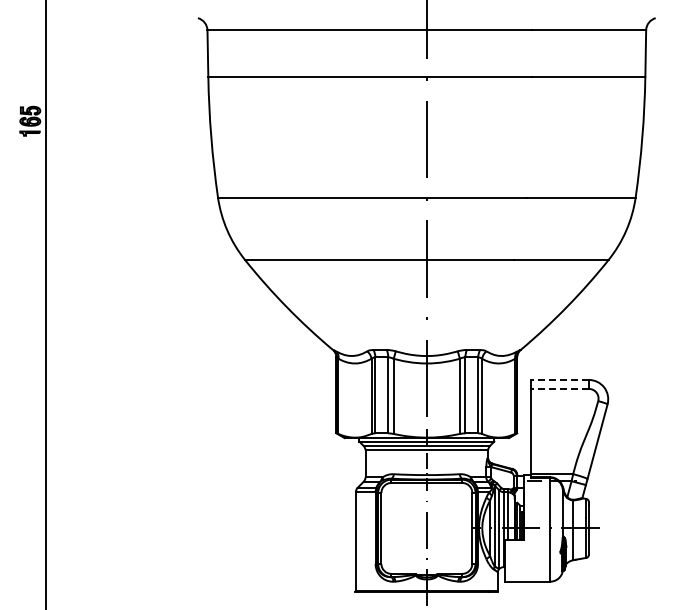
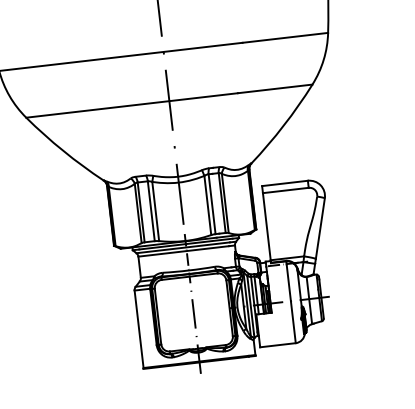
line: (559, 379) -> (284, 183), dashed -> solid
line: (559, 388) -> (285, 190), dashed -> solid

